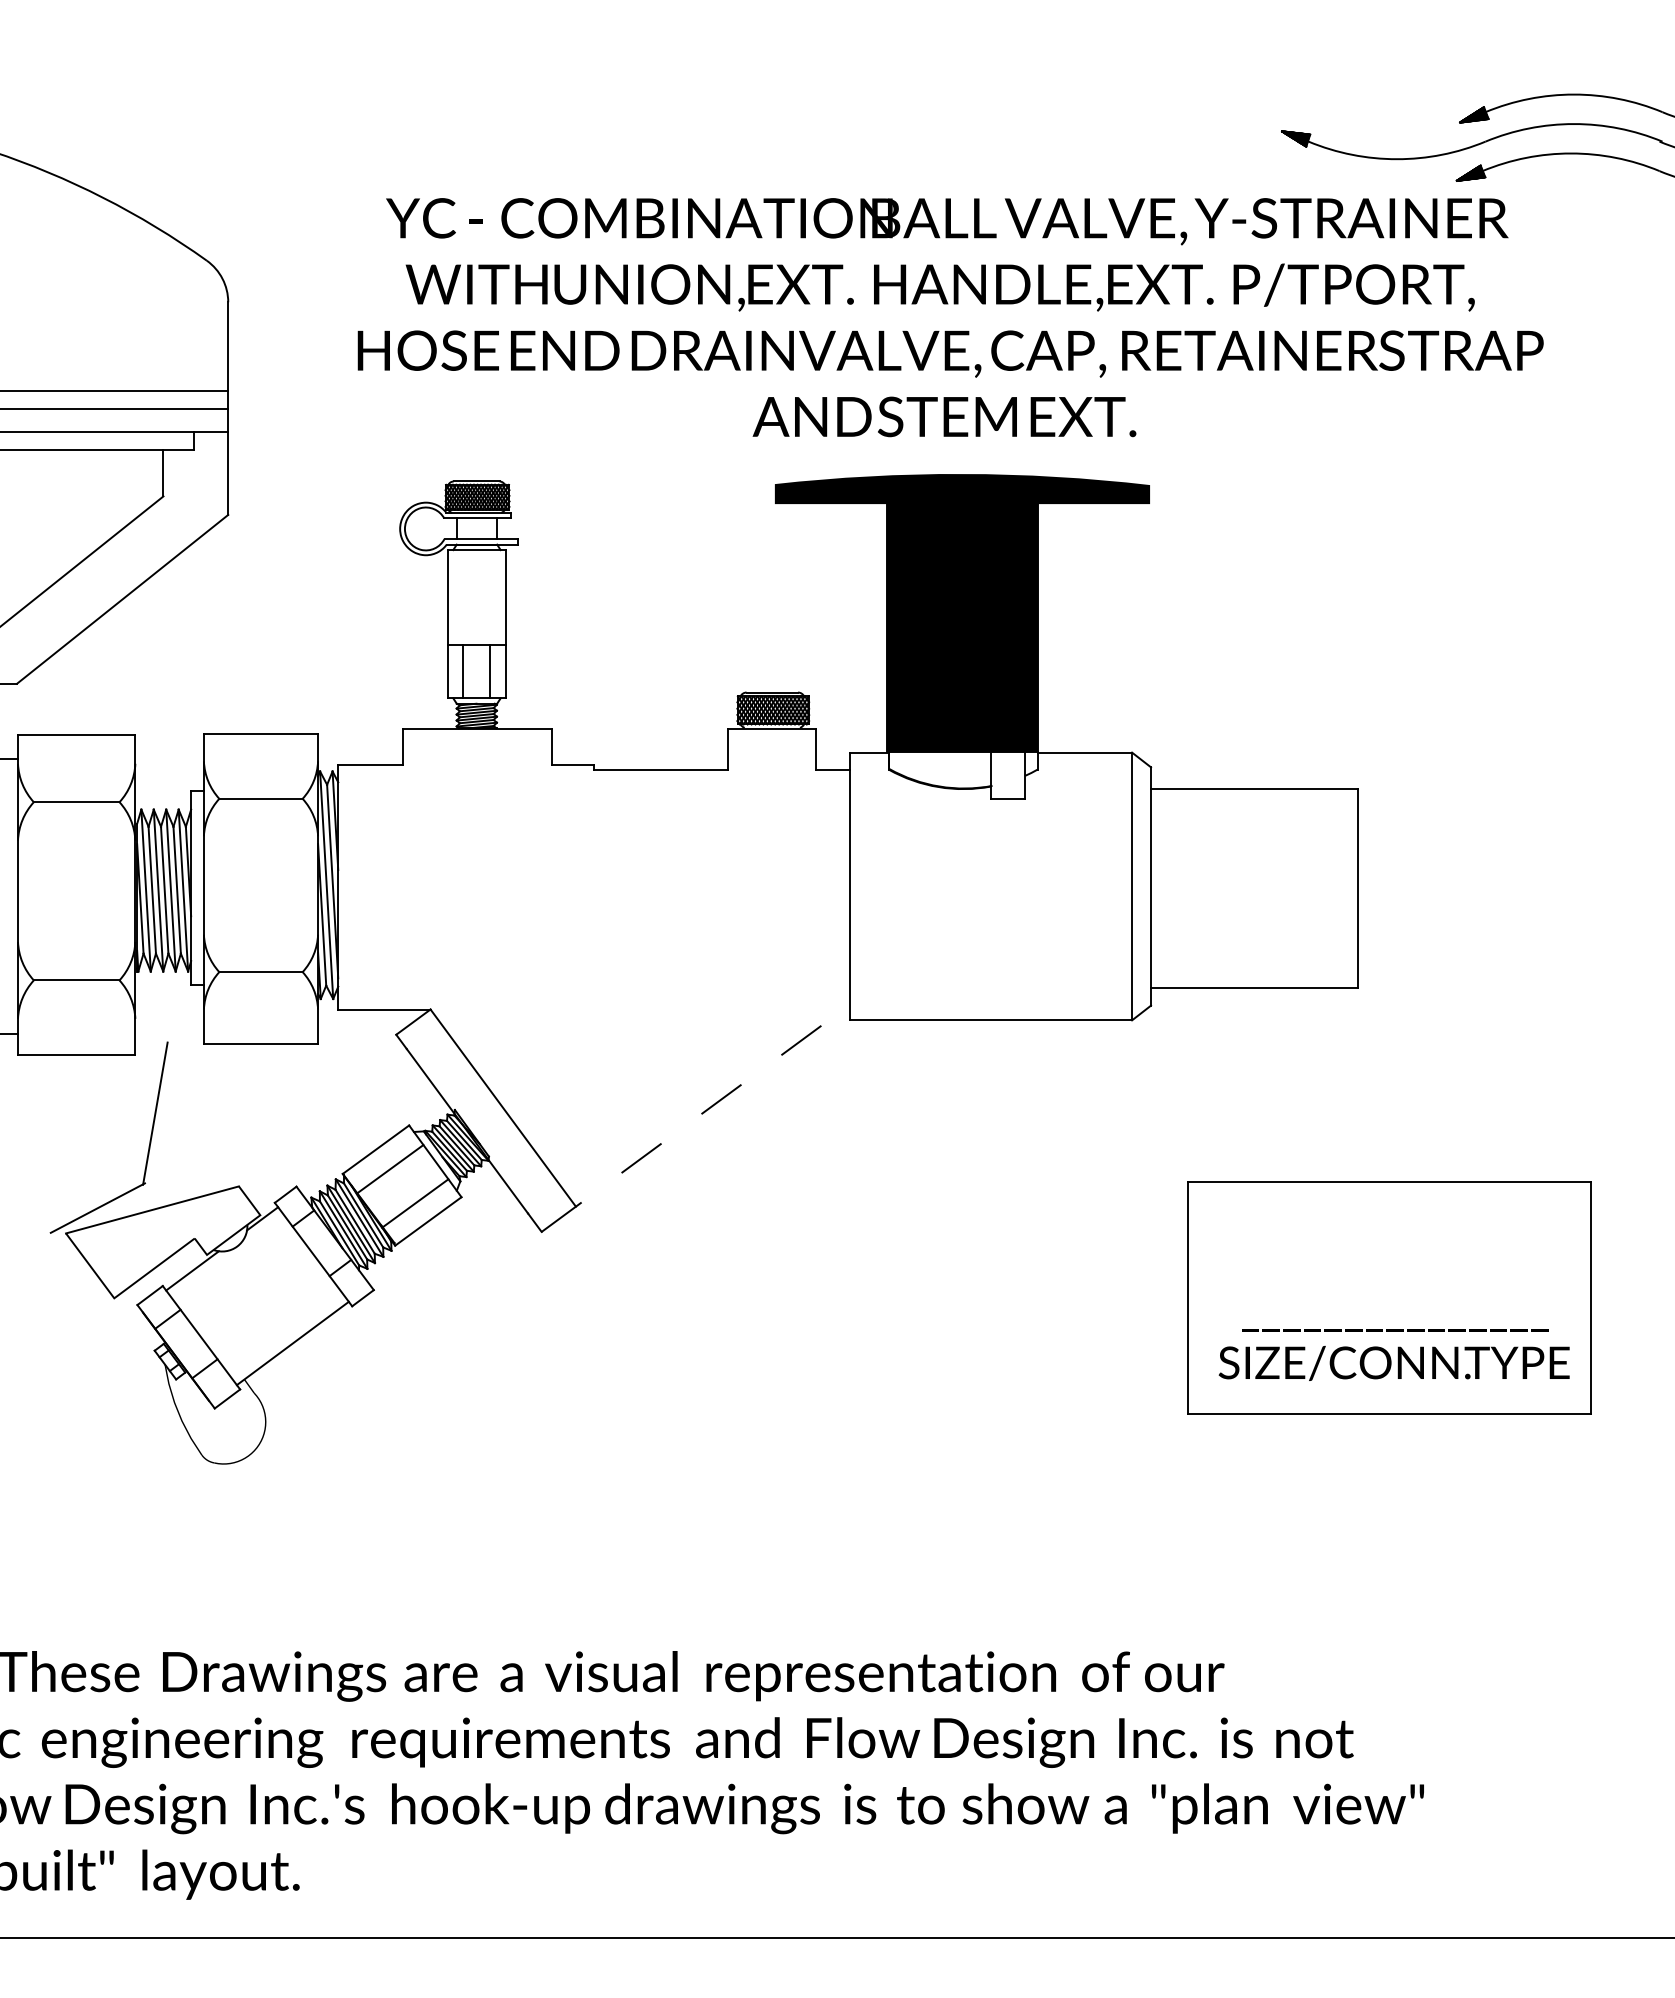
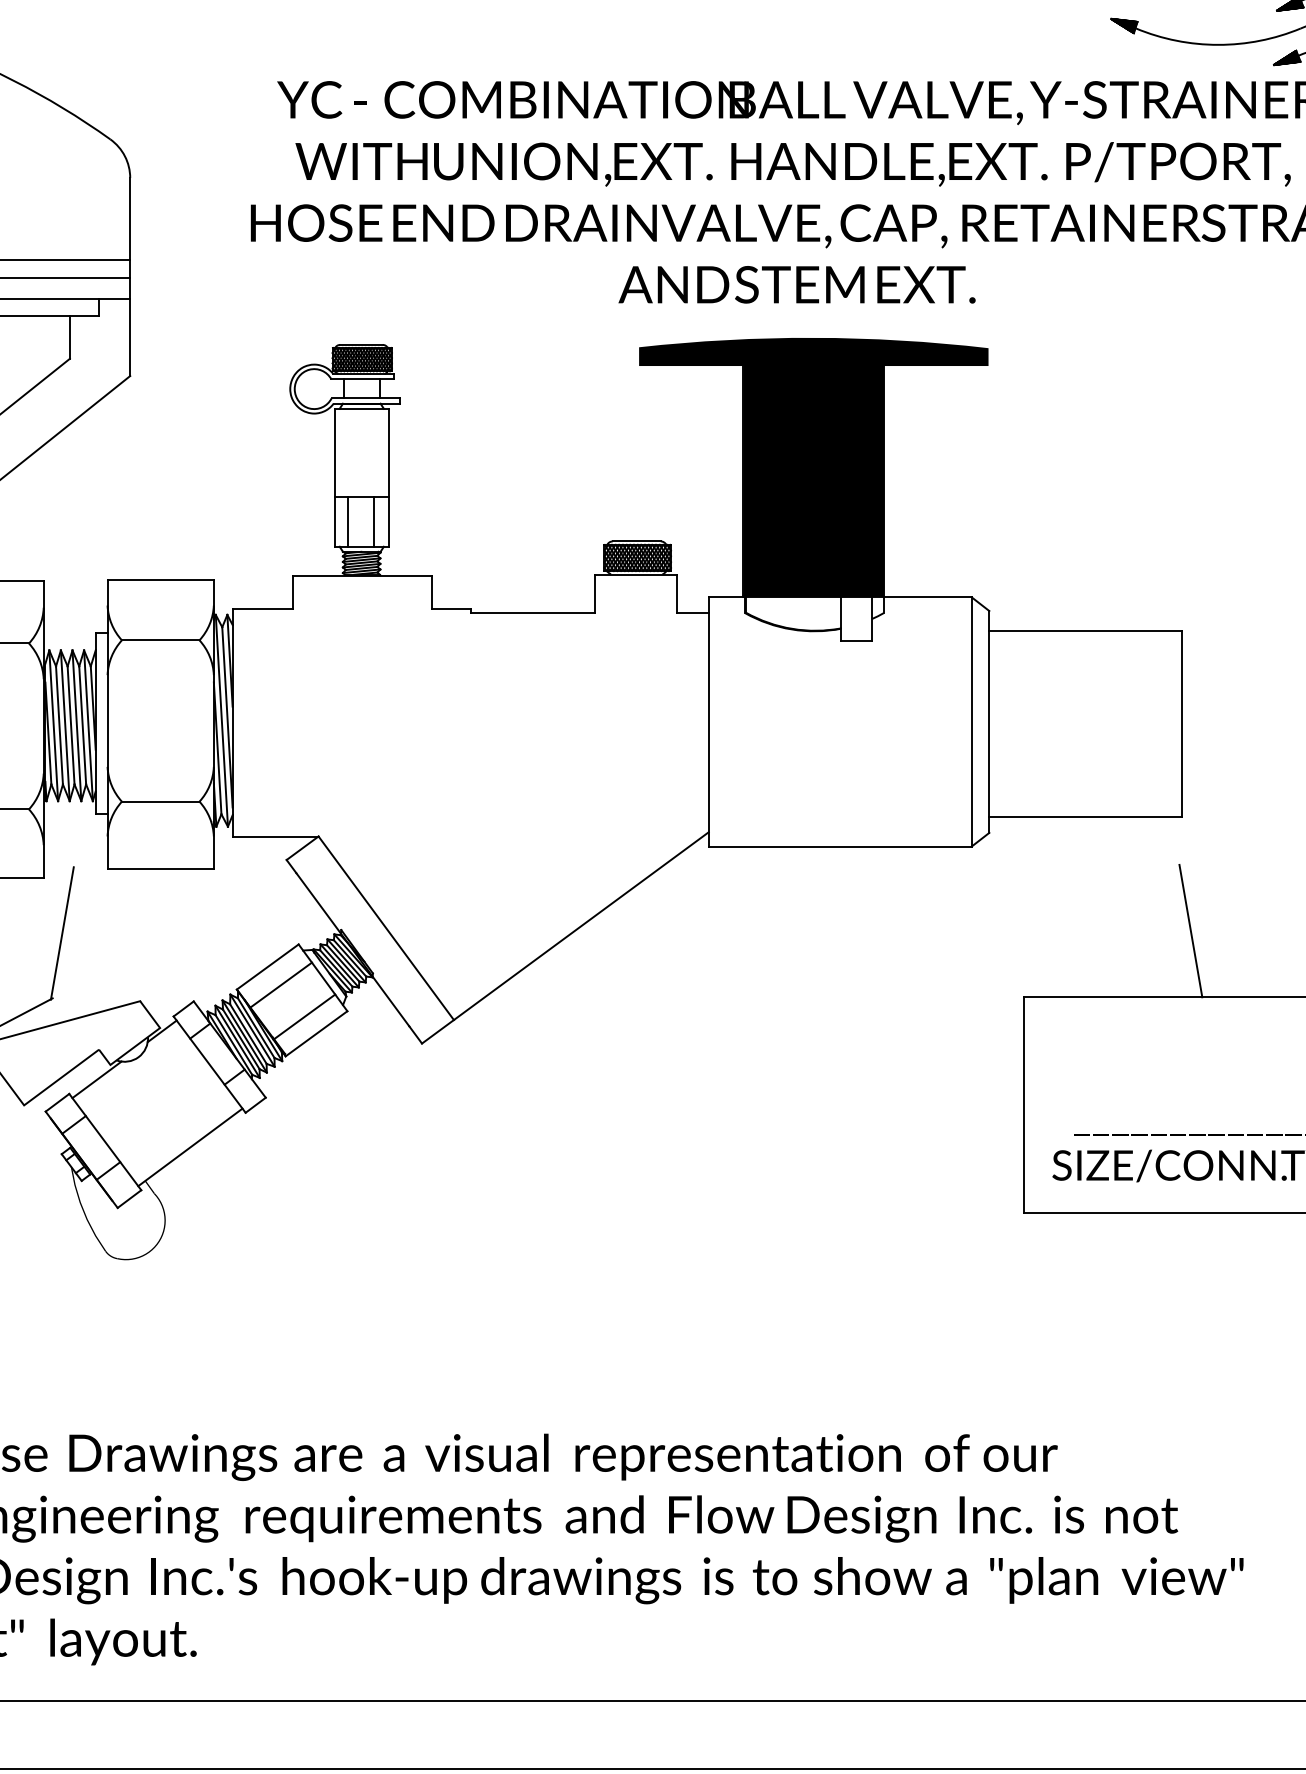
line: (1367, 1111) -> (1190, 931), added
line: (696, 1118) -> (566, 937), dashed -> solid

